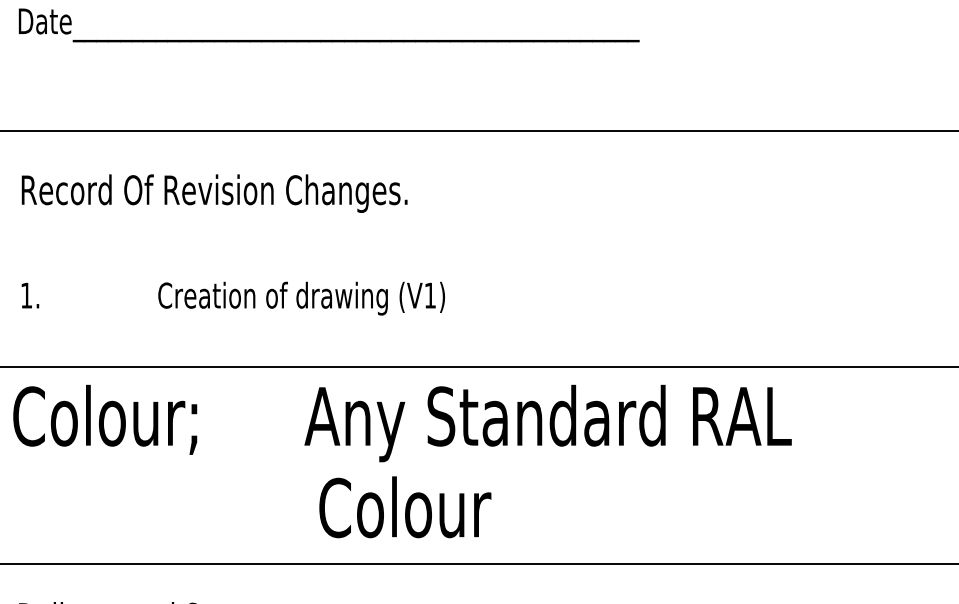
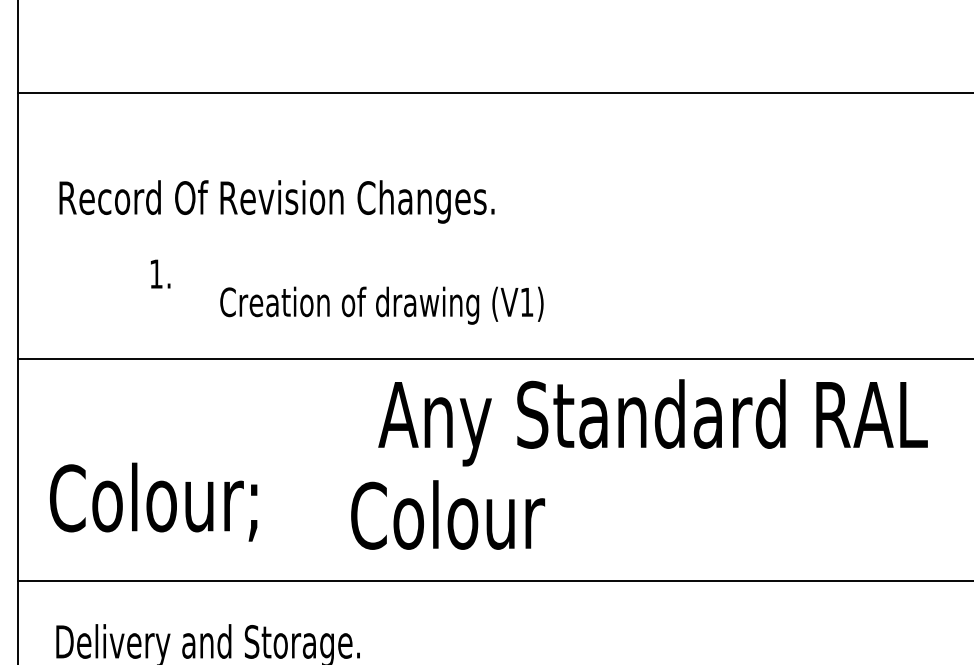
text: (214, 193) -> (276, 201), moved
text: (30, 295) -> (160, 273), moved
text: (301, 298) -> (381, 305), moved
text: (105, 419) -> (153, 501), moved
text: (405, 507) -> (448, 515), moved

